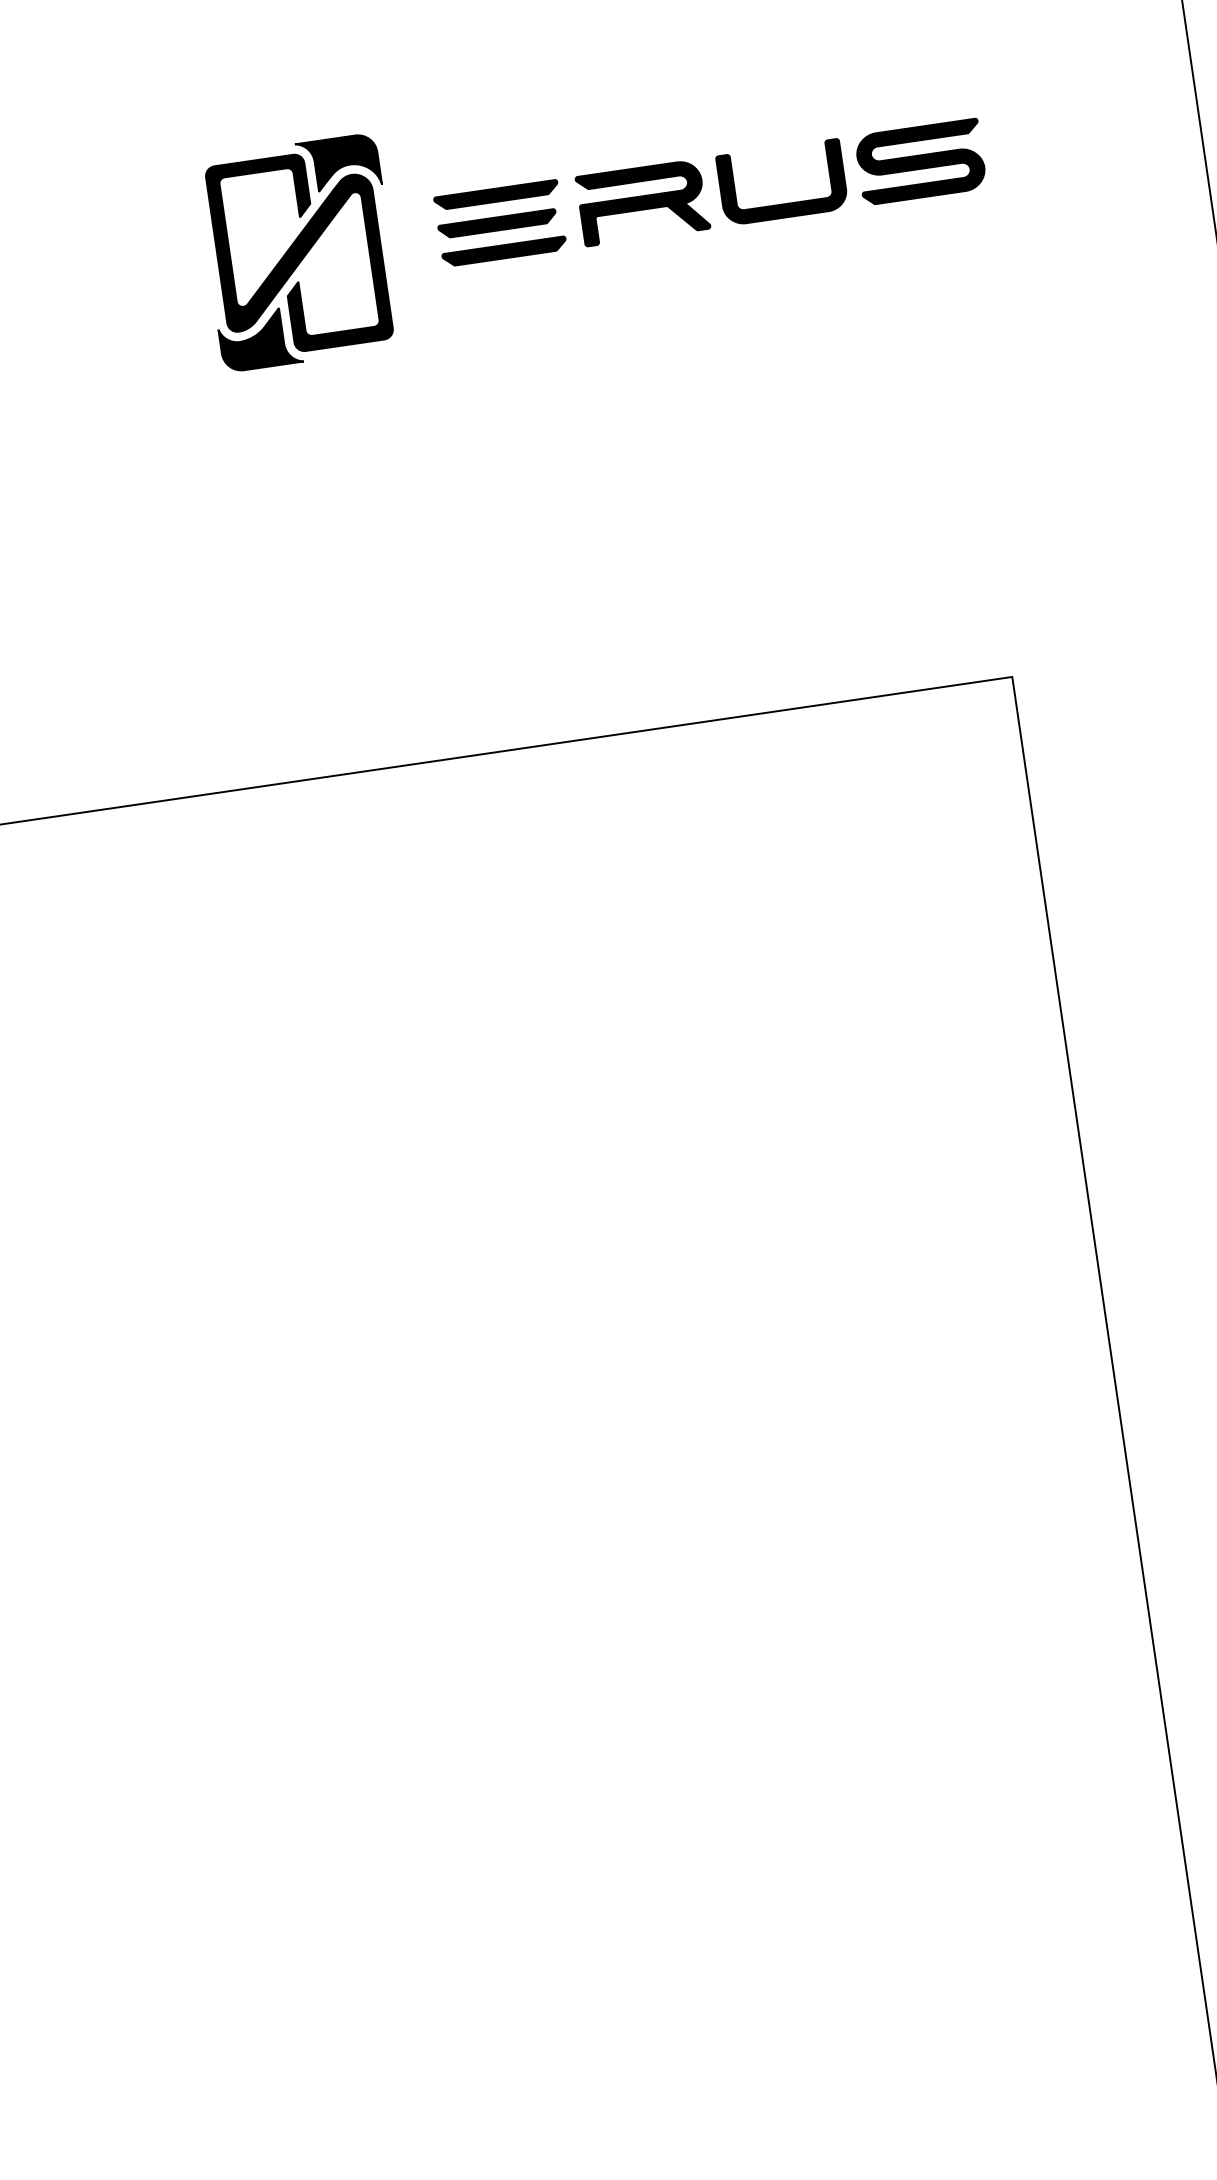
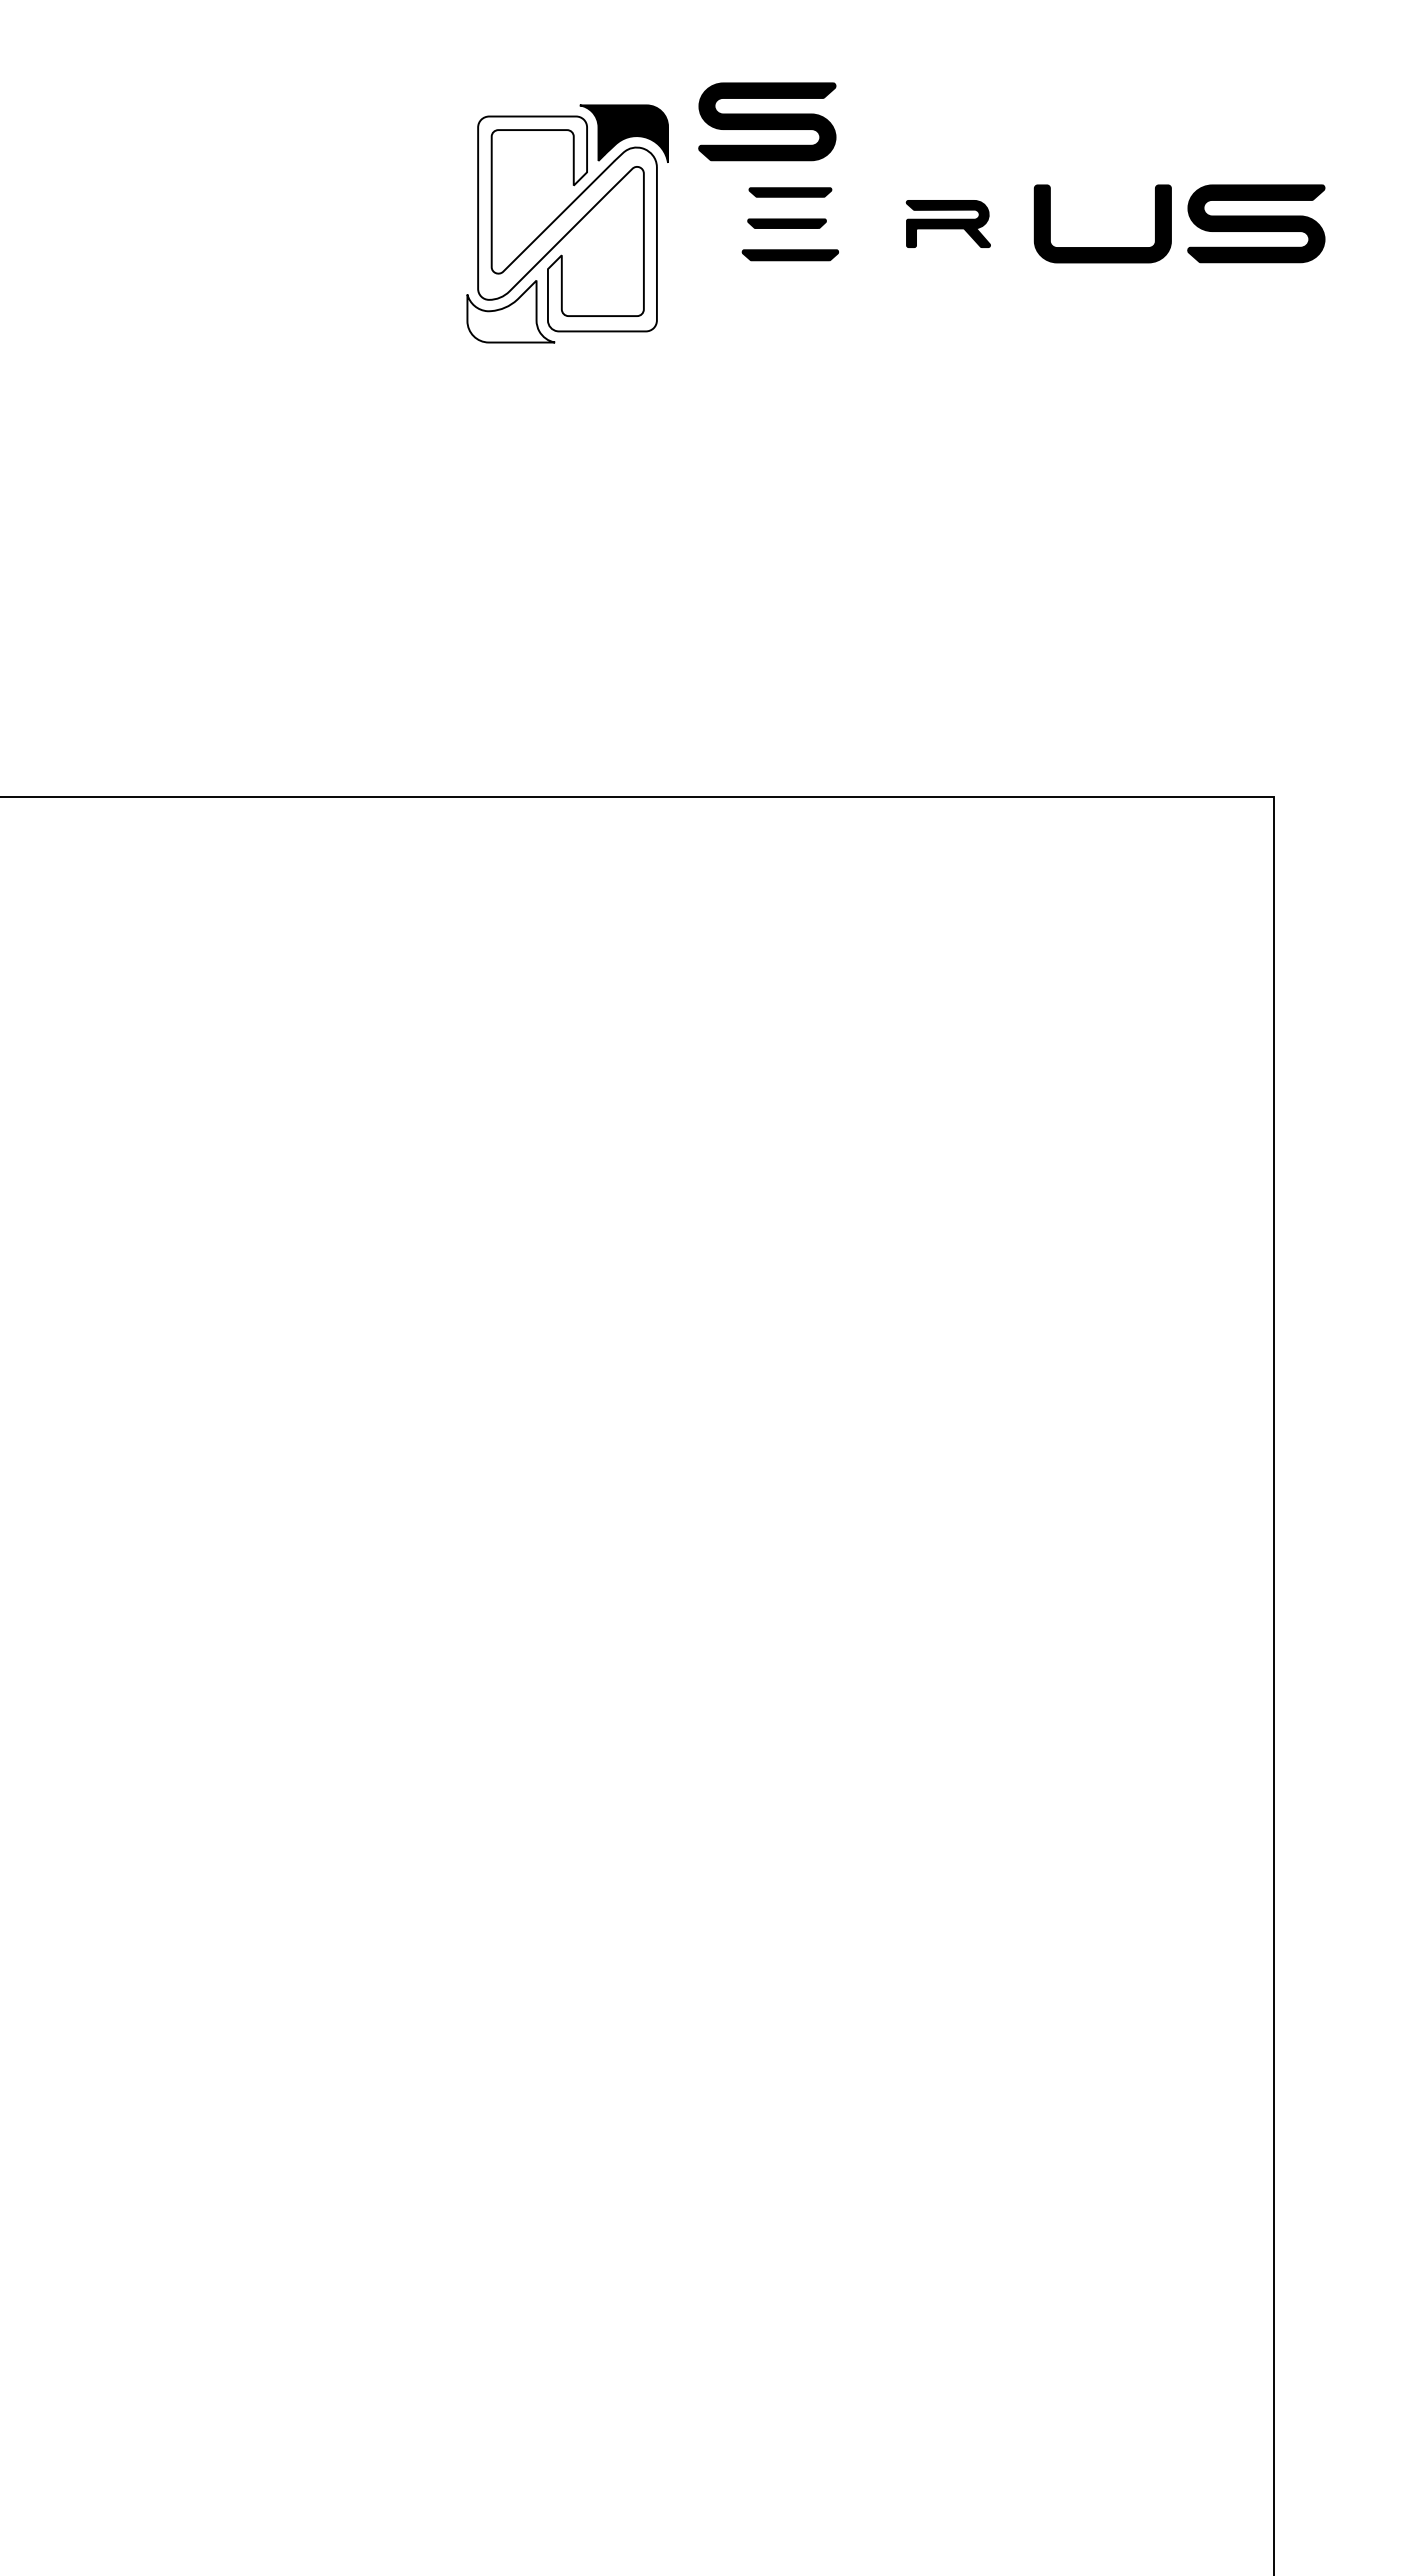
part: (466, 134) -> (767, 121), added
part: (496, 195) -> (790, 192), size x0.6
part: (643, 202) -> (948, 223), size x0.6
part: (496, 223) -> (786, 223), size x0.6
fill: (299, 252) -> (567, 223), removed
part: (504, 252) -> (790, 255), size x0.7
fill: (260, 339) -> (511, 311), removed

